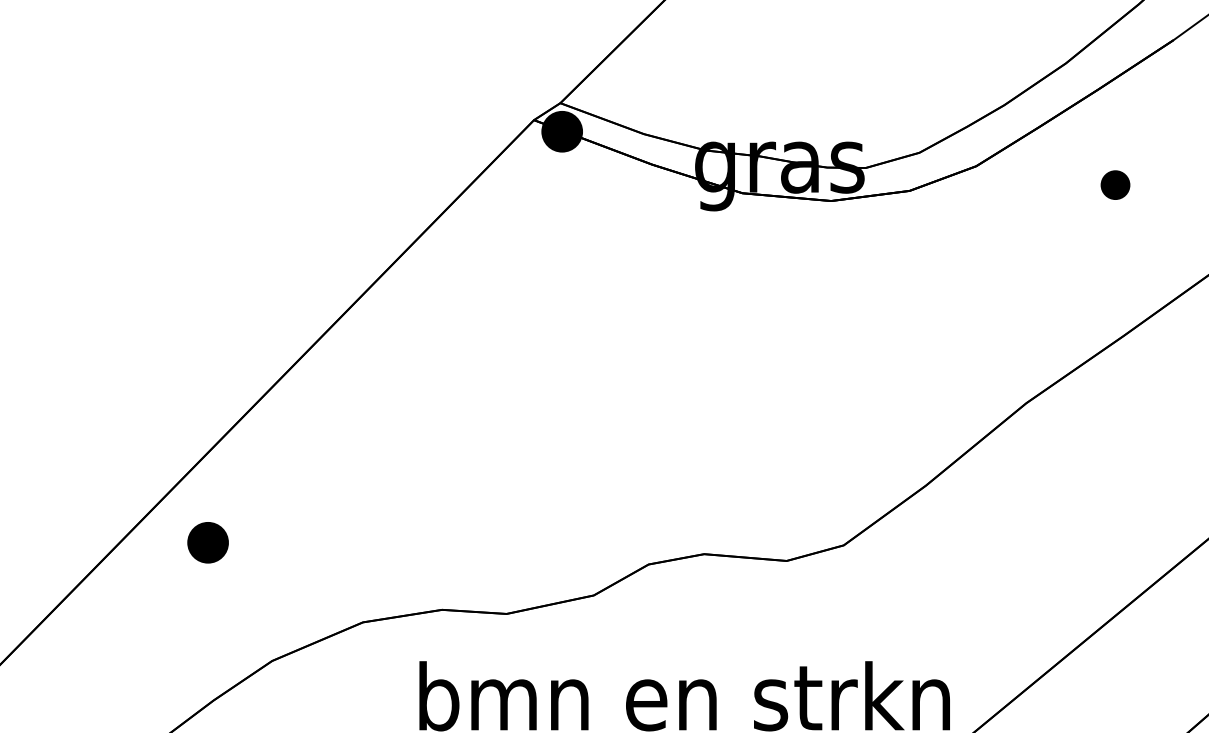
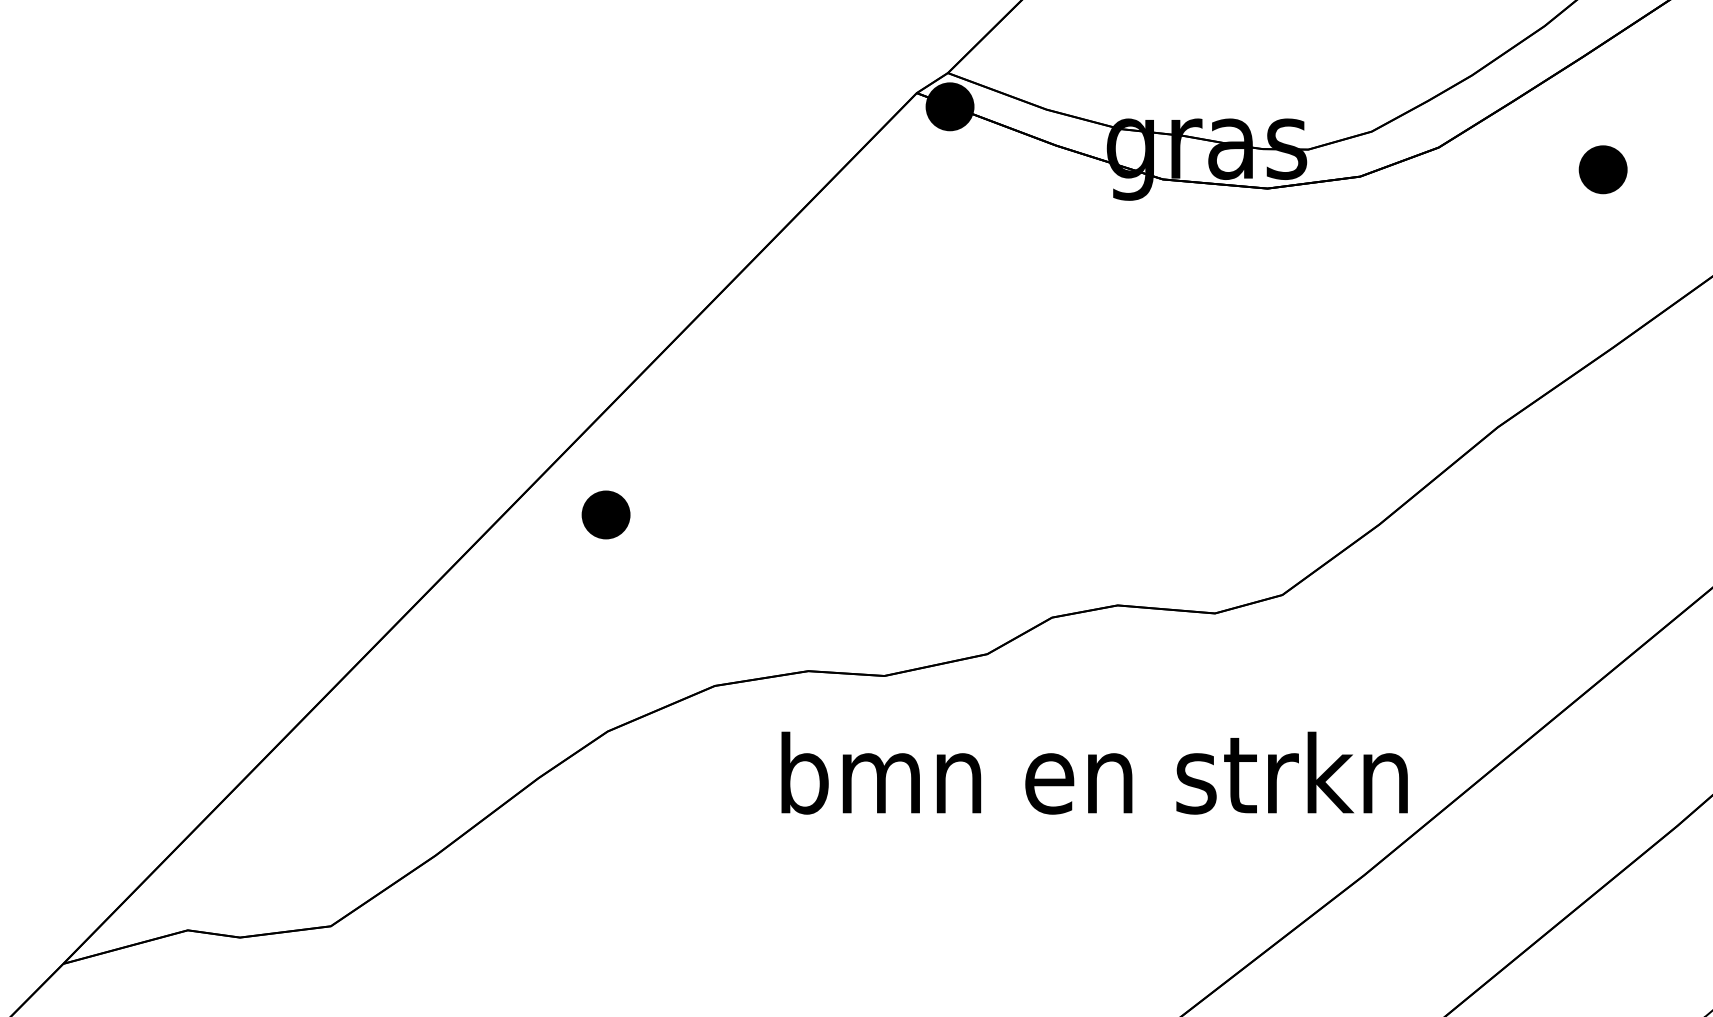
part: (1114, 184) -> (1602, 169), size x1.43
part: (207, 542) -> (605, 514), moved

